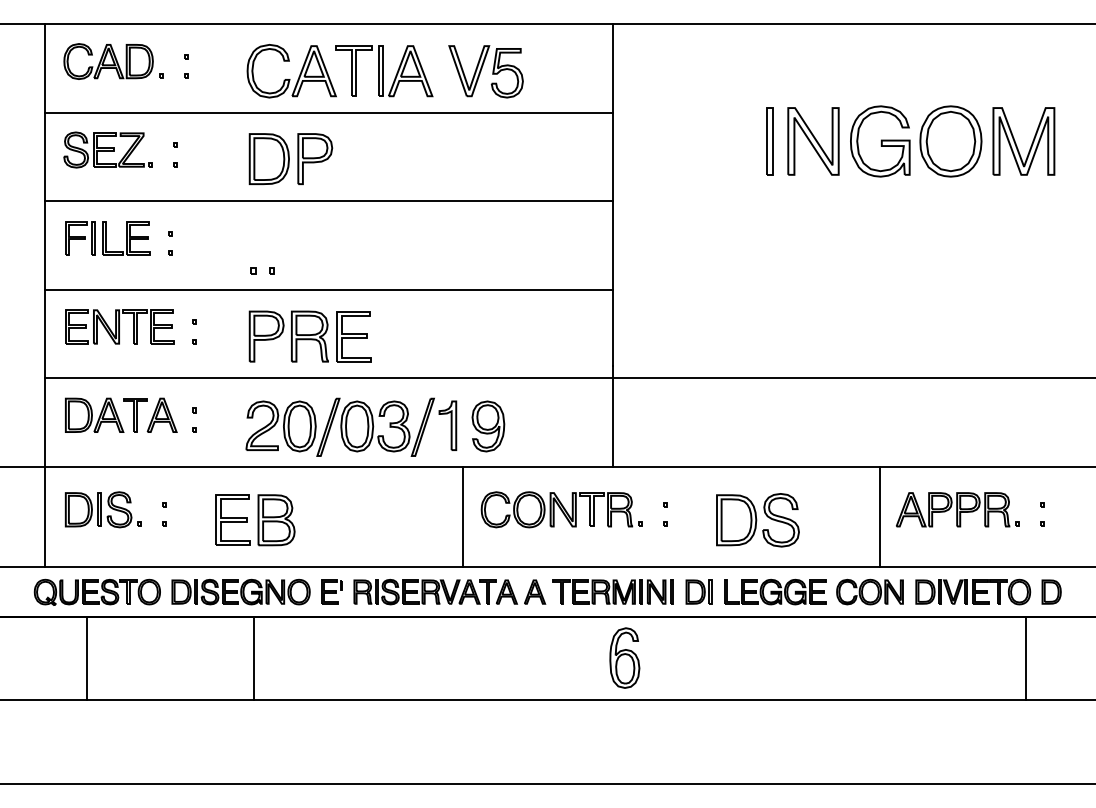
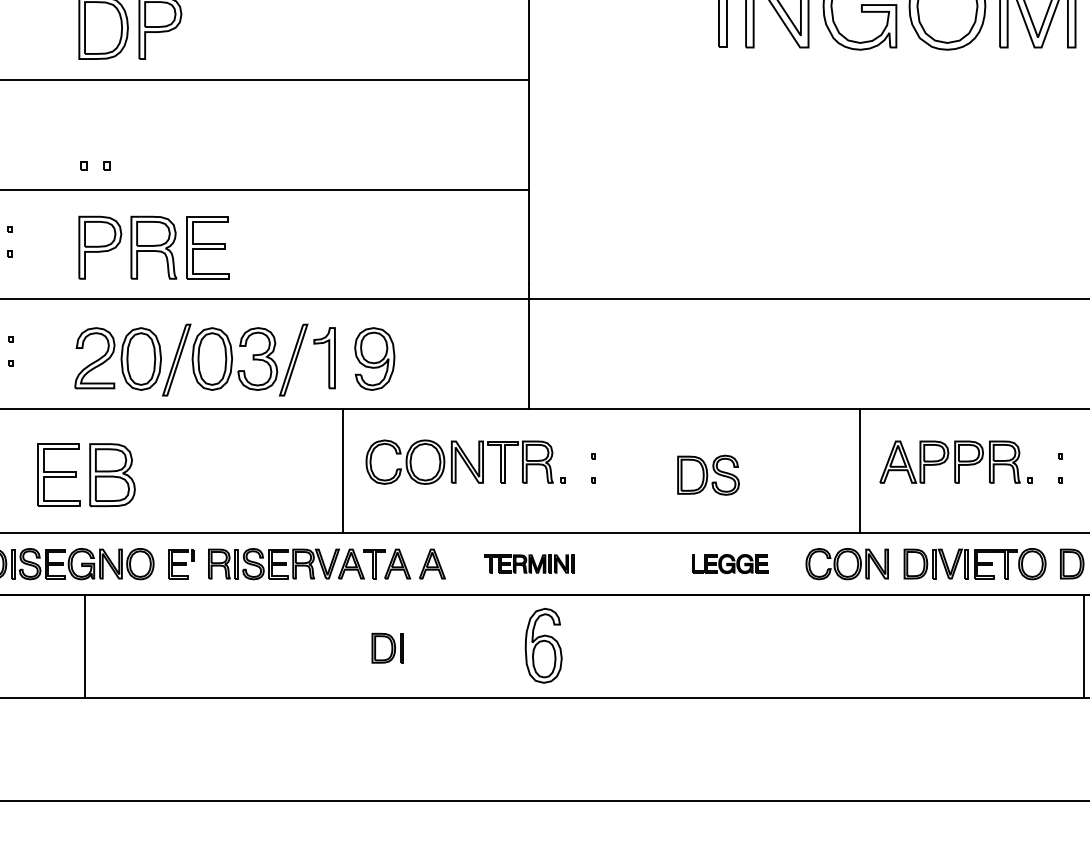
part: (757, 520) -> (707, 475), size x0.6
part: (612, 591) -> (528, 563), size x0.6
part: (698, 591) -> (387, 647), moved
part: (775, 591) -> (730, 563), size x0.6
line: (1026, 658) -> (1084, 646), moved

